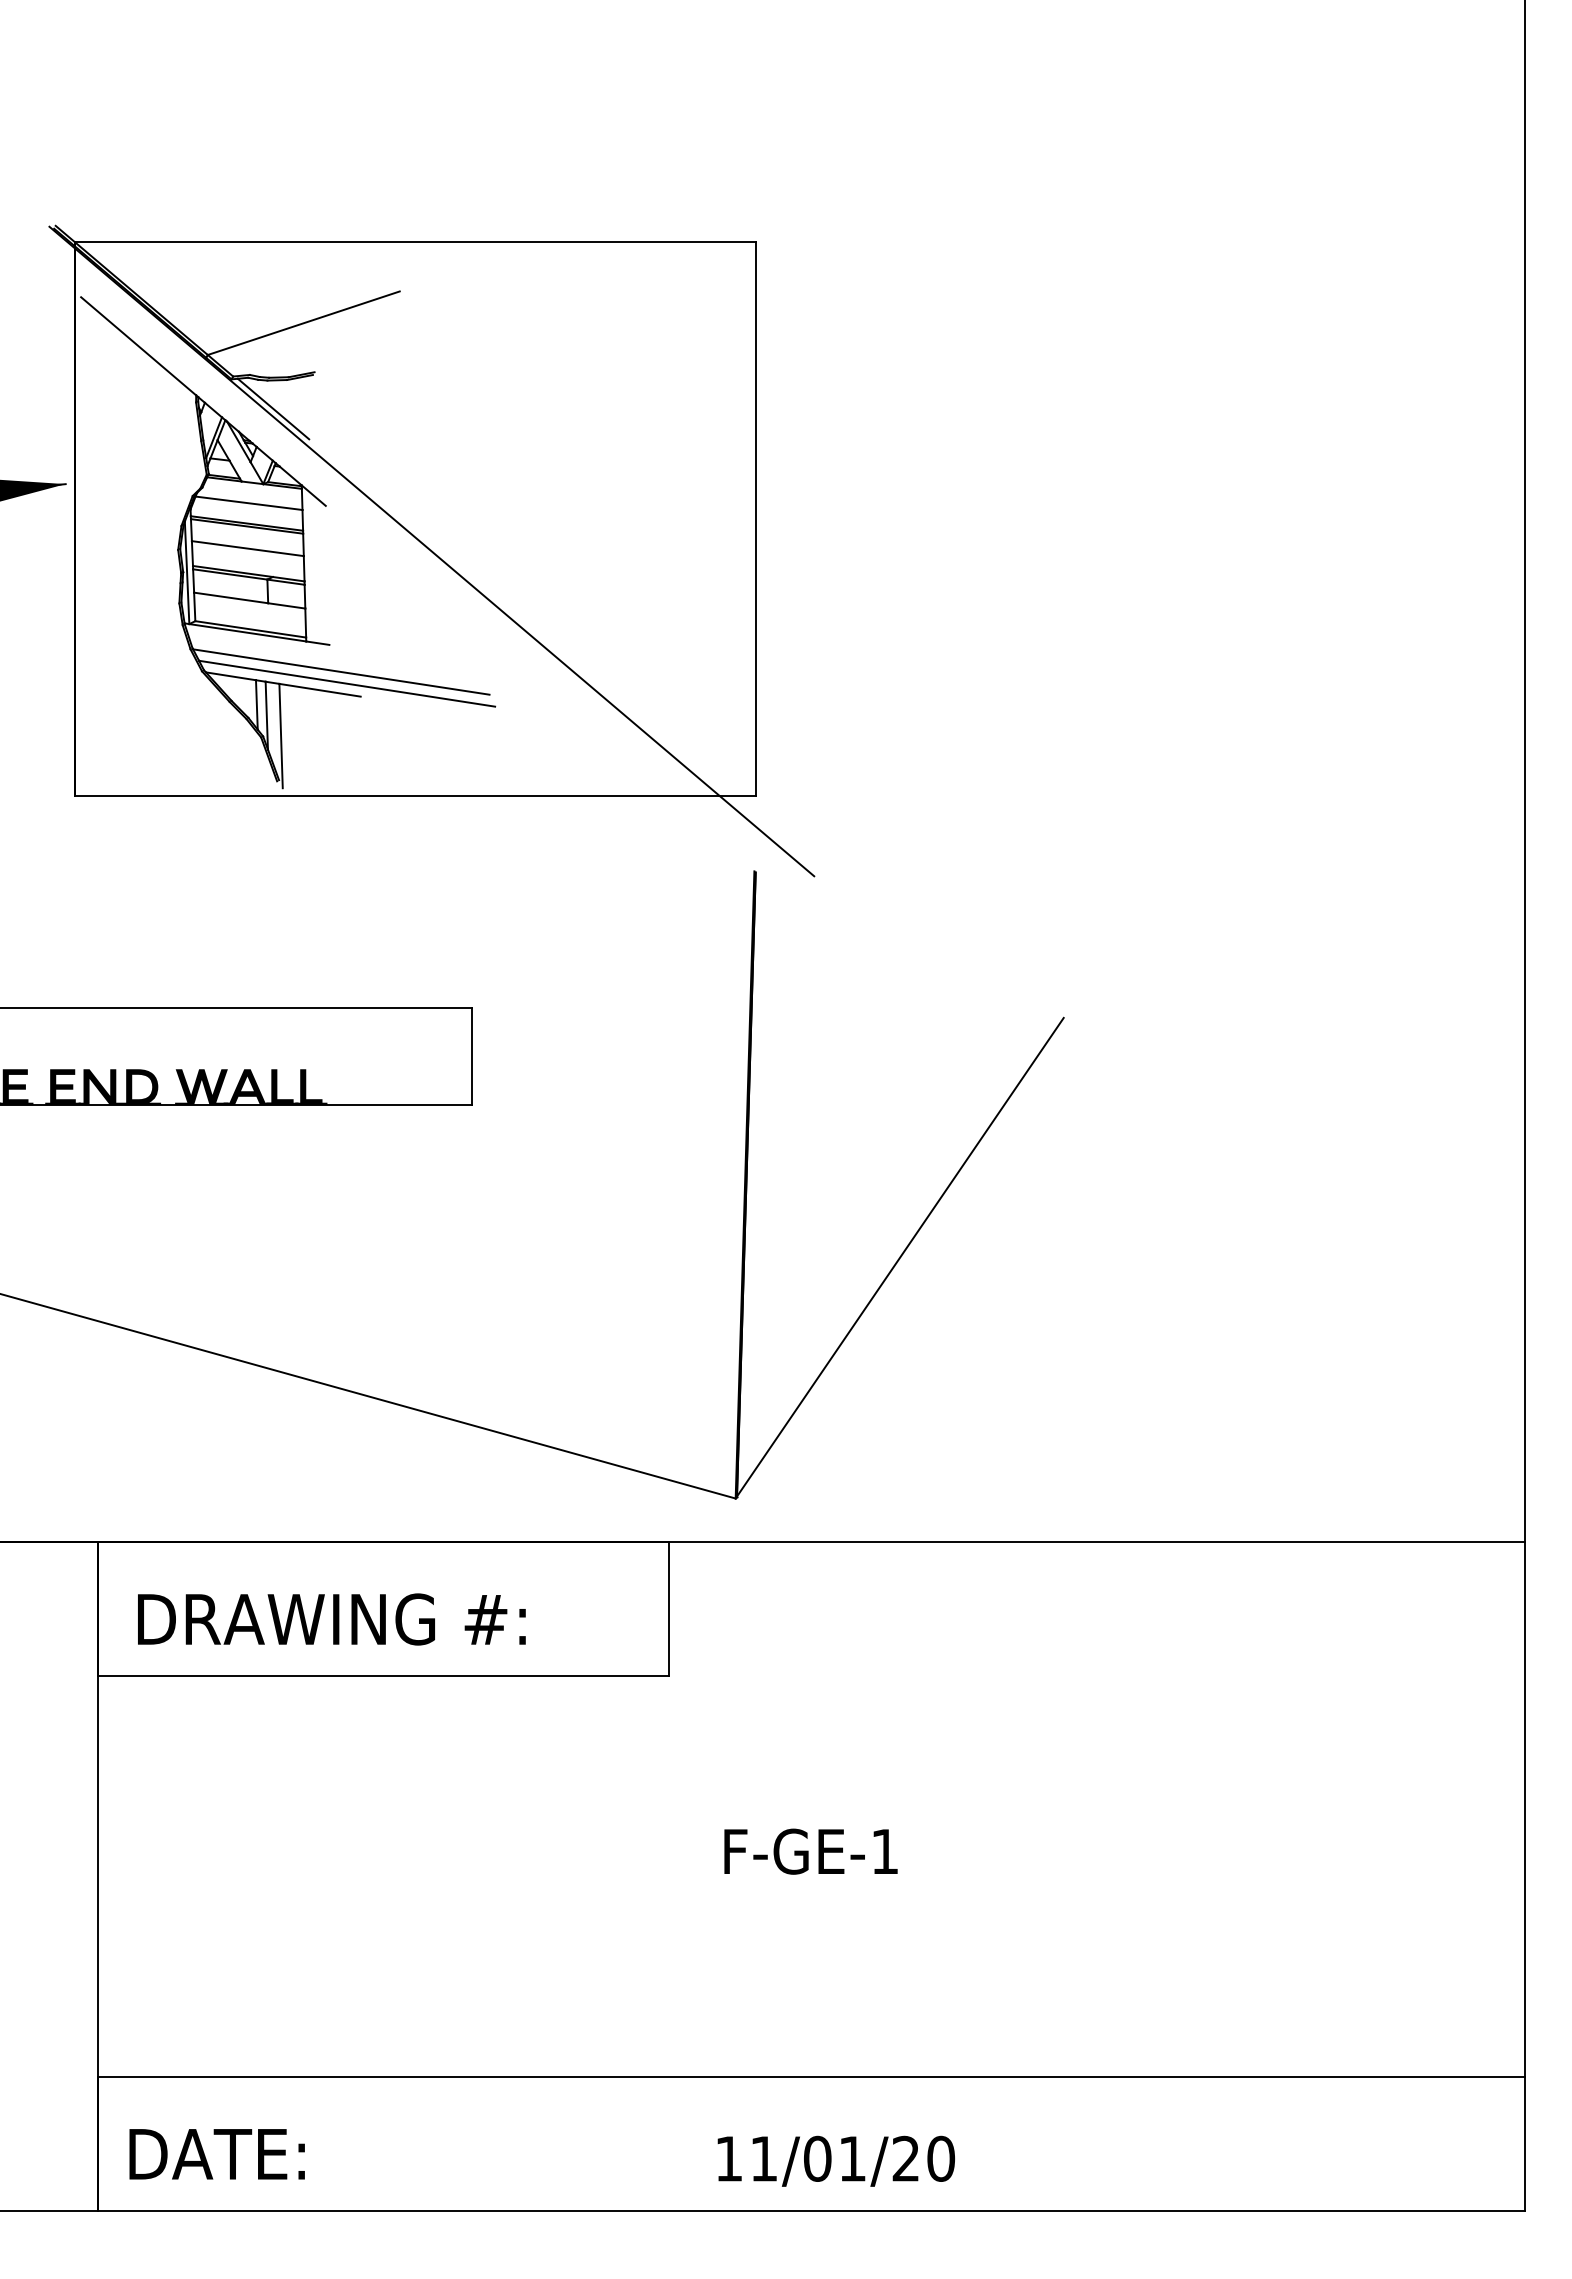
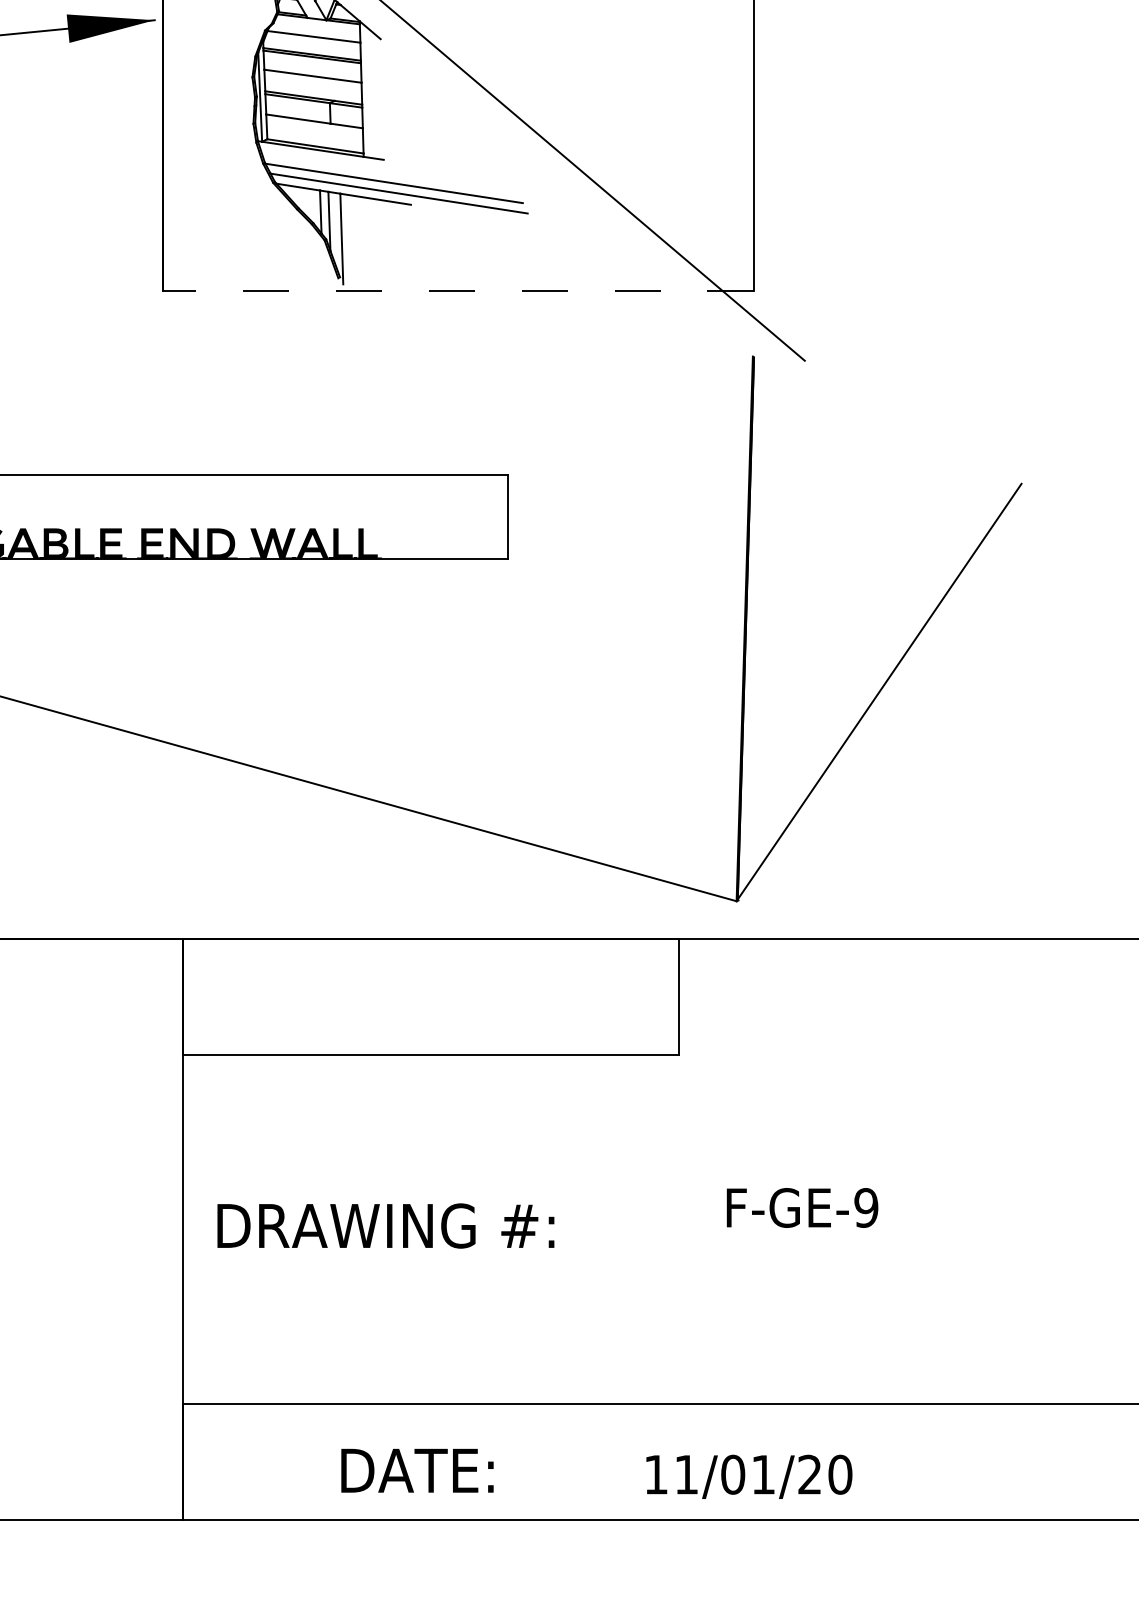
line: (414, 796) -> (457, 291), solid -> dashed
text: (331, 1619) -> (385, 1226), moved
text: (884, 1851) -> (865, 1207), F-GE-1 -> F-GE-9
text: (216, 2154) -> (416, 1470), moved
text: (835, 2160) -> (748, 1476), moved

